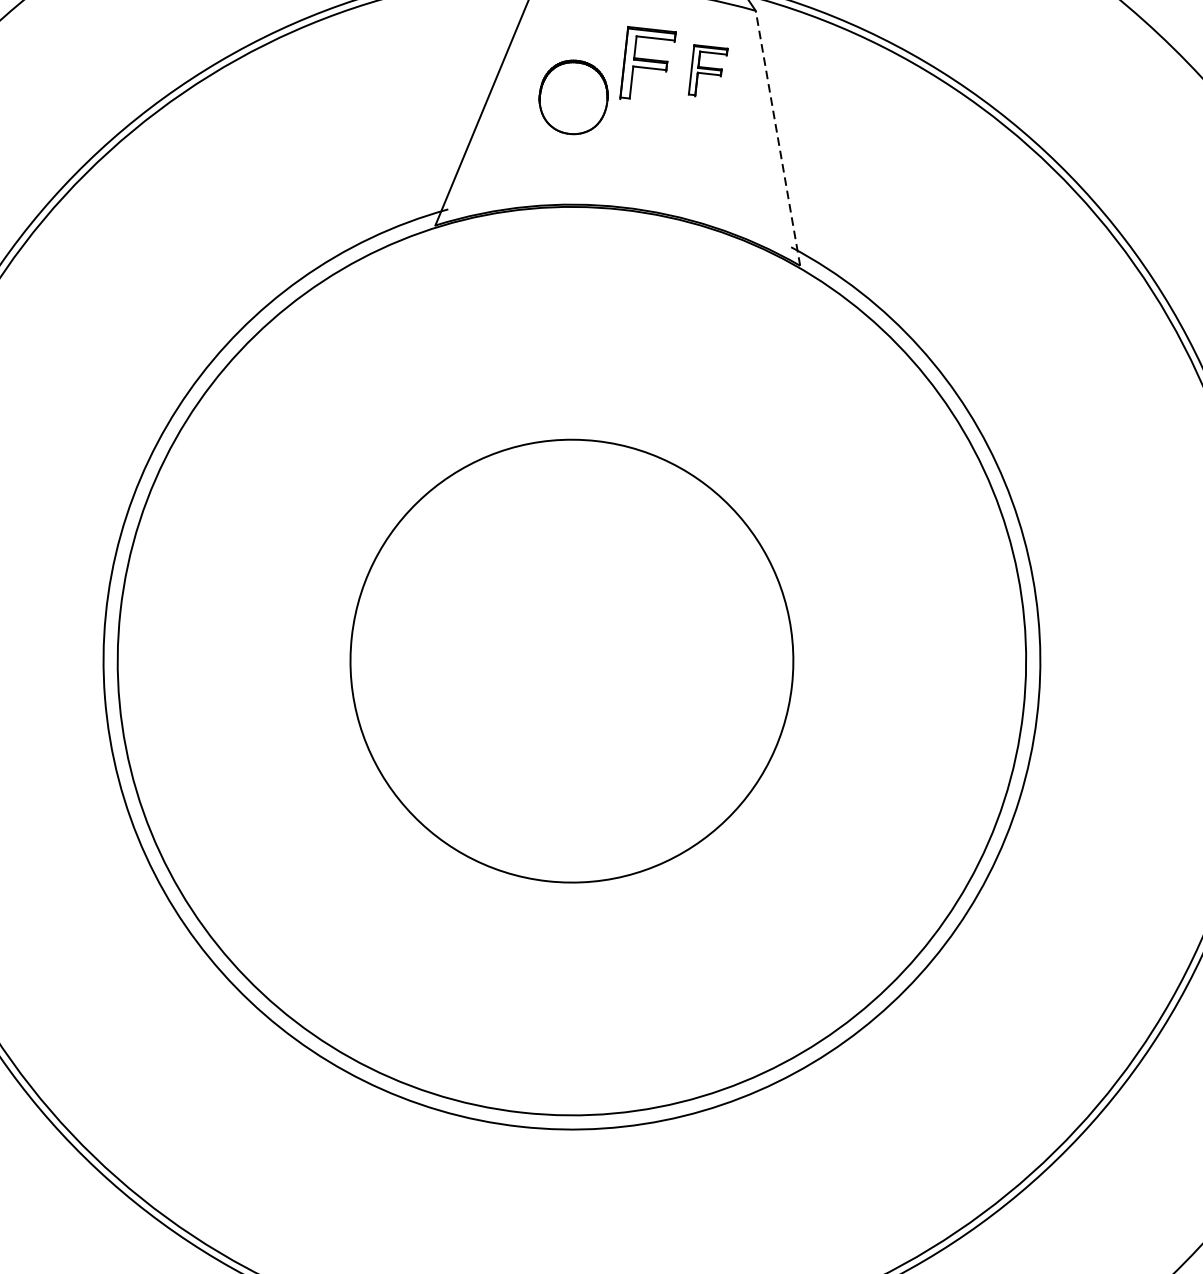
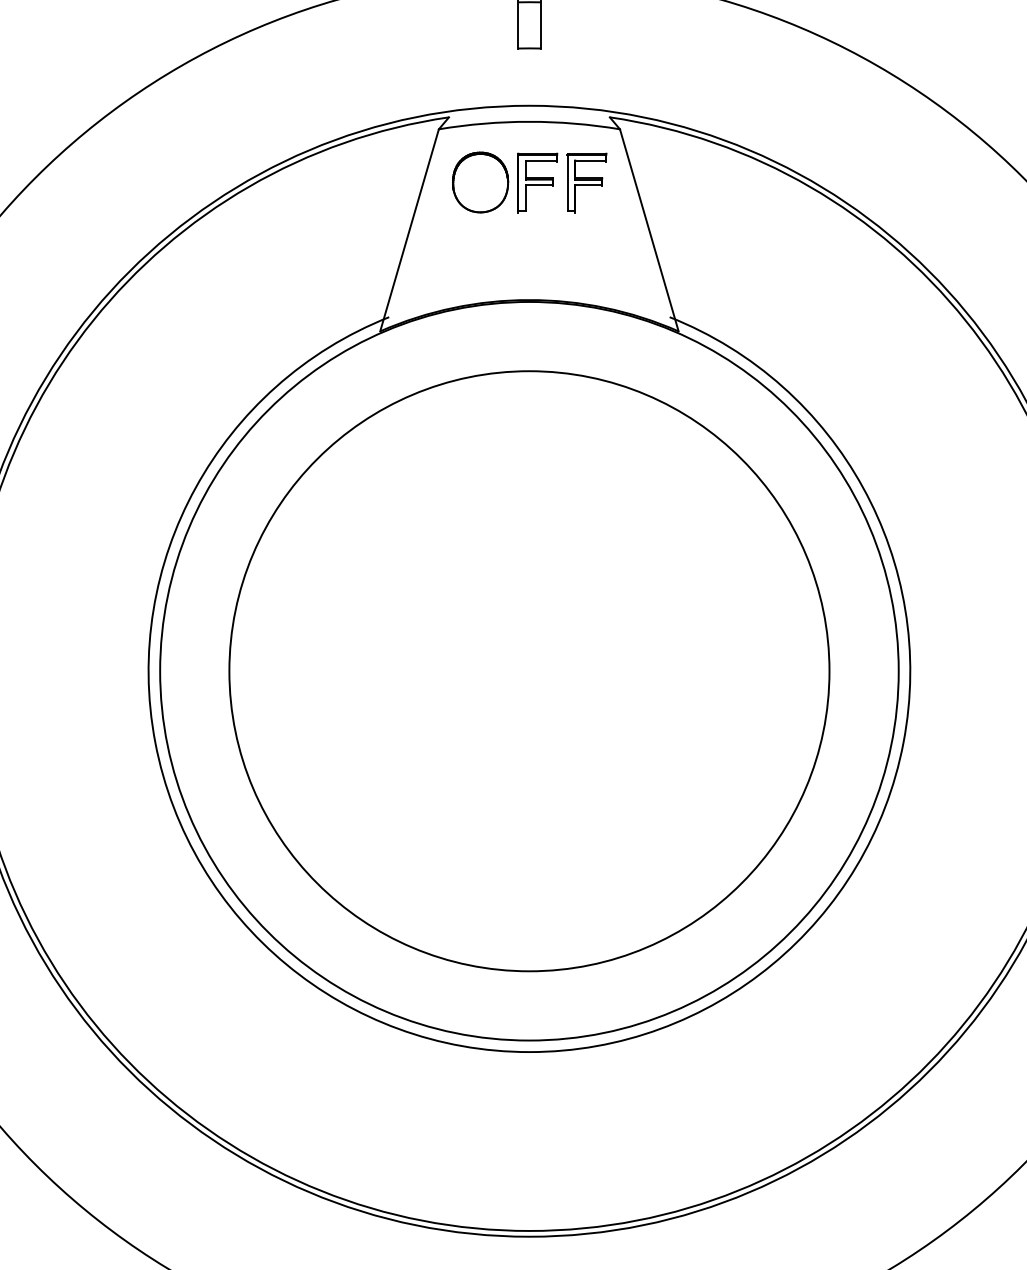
part: (707, 71) -> (586, 182), size x1.43
part: (573, 97) -> (480, 182), moved
line: (778, 137) -> (649, 229), dashed -> solid
circle: (571, 661) -> (529, 671), size x1.67

